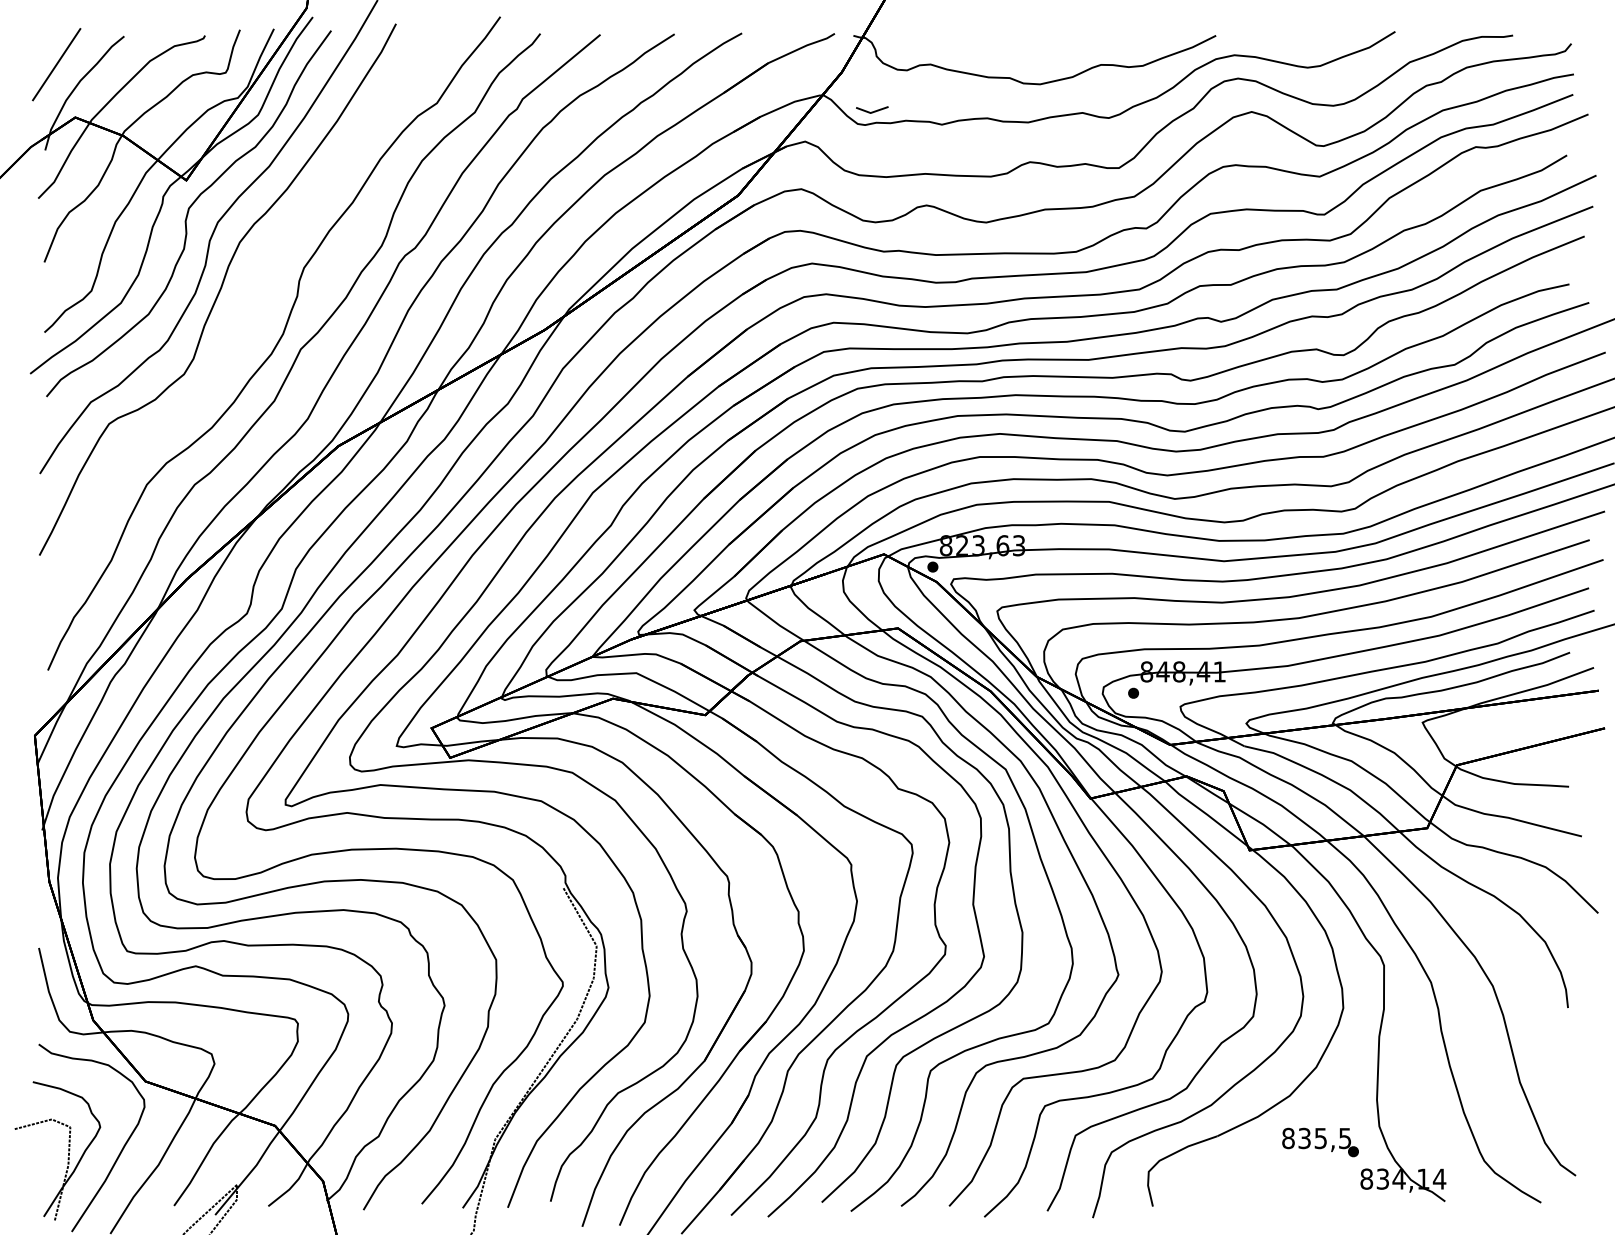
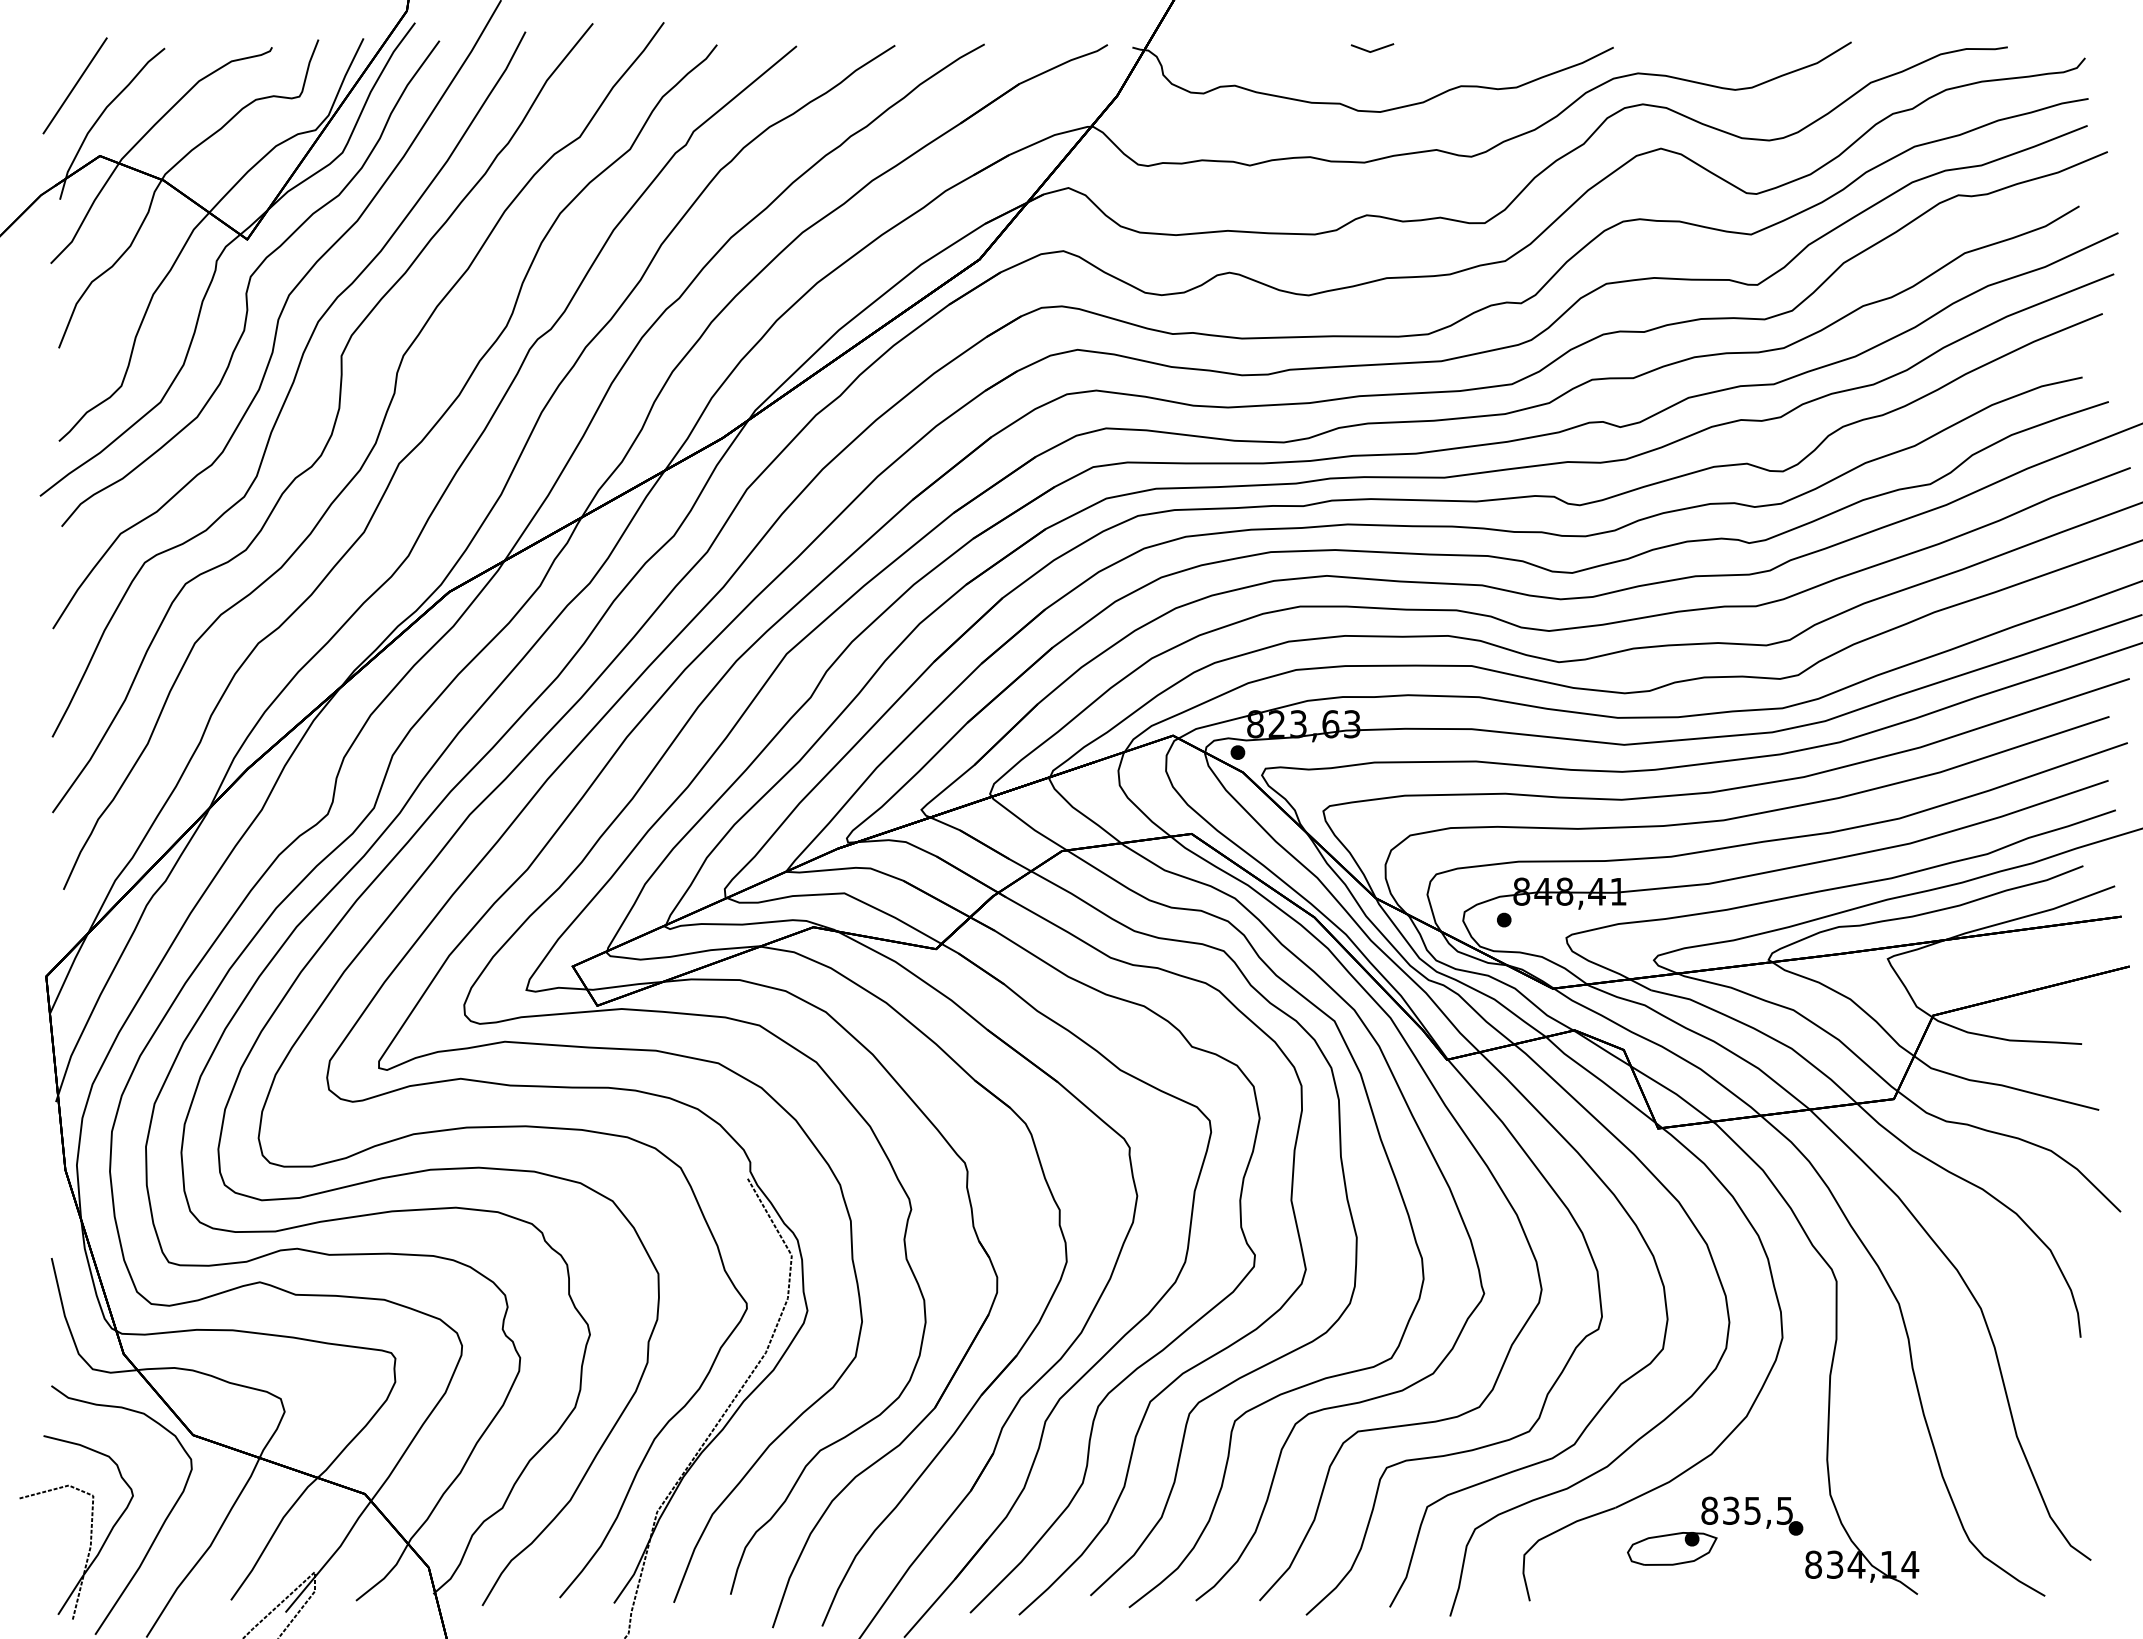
part: (872, 109) -> (1372, 47), moved
part: (252, 316) -> (334, 420), added
part: (1260, 1166) -> (1672, 1548), added

